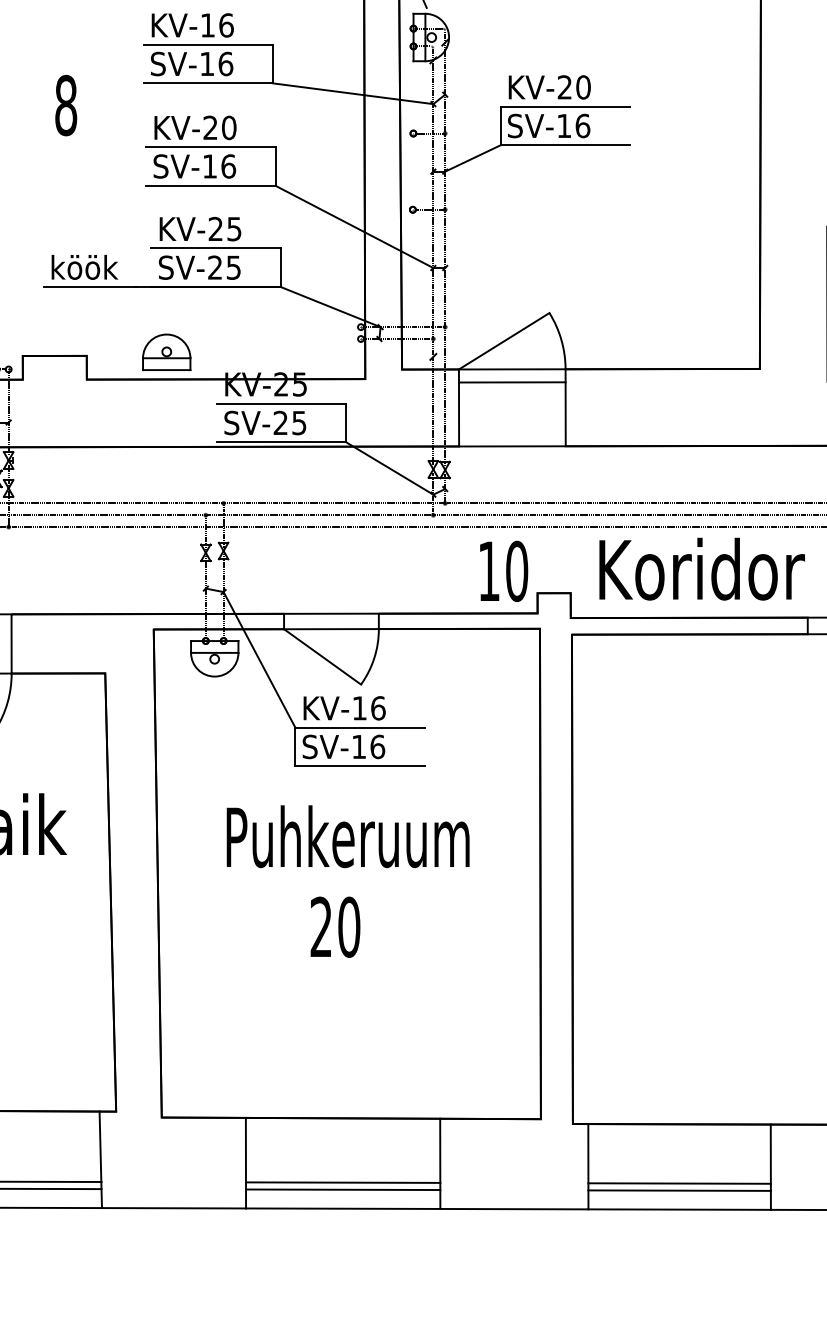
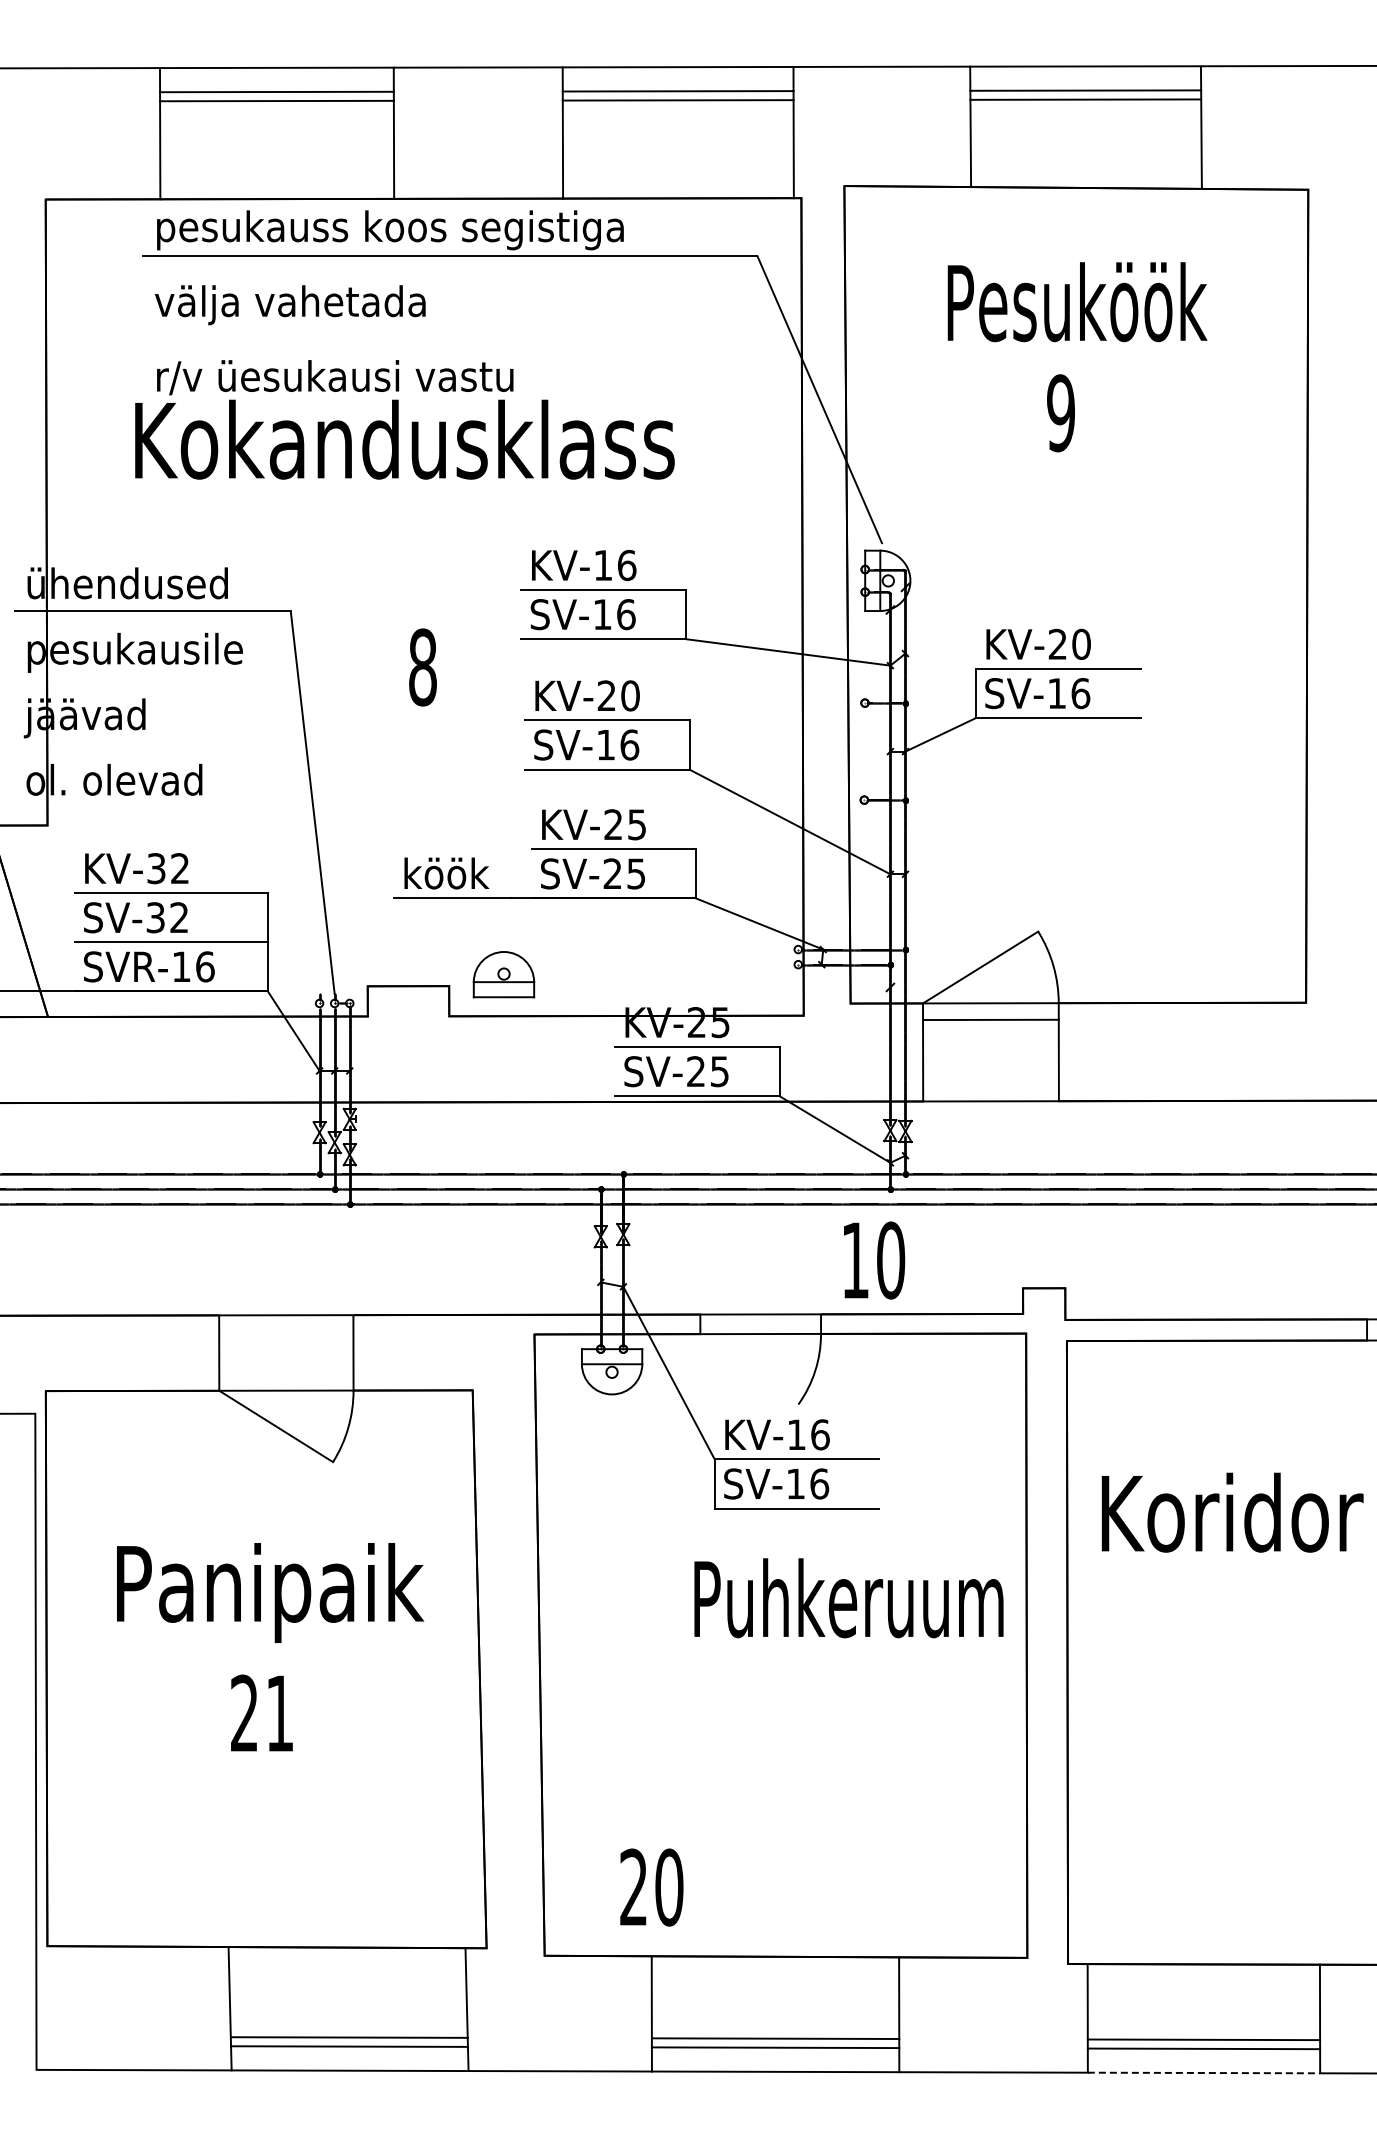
part: (166, 352) -> (503, 974), moved
text: (702, 569) -> (1232, 1512), moved
text: (504, 571) -> (874, 1260), moved
line: (322, 657) -> (749, 1369), removed
text: (347, 836) -> (848, 1598), moved
text: (335, 927) -> (651, 1887), moved
line: (680, 1210) -> (1204, 2073), solid -> dashed

